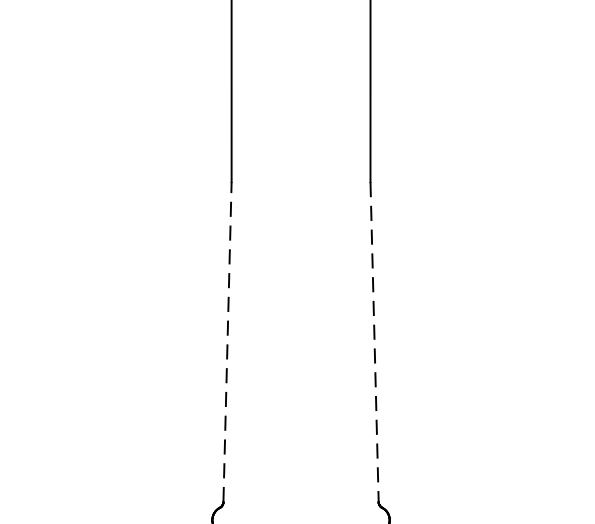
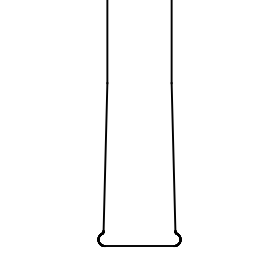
line: (227, 340) -> (105, 156), dashed -> solid
line: (374, 342) -> (173, 157), dashed -> solid

